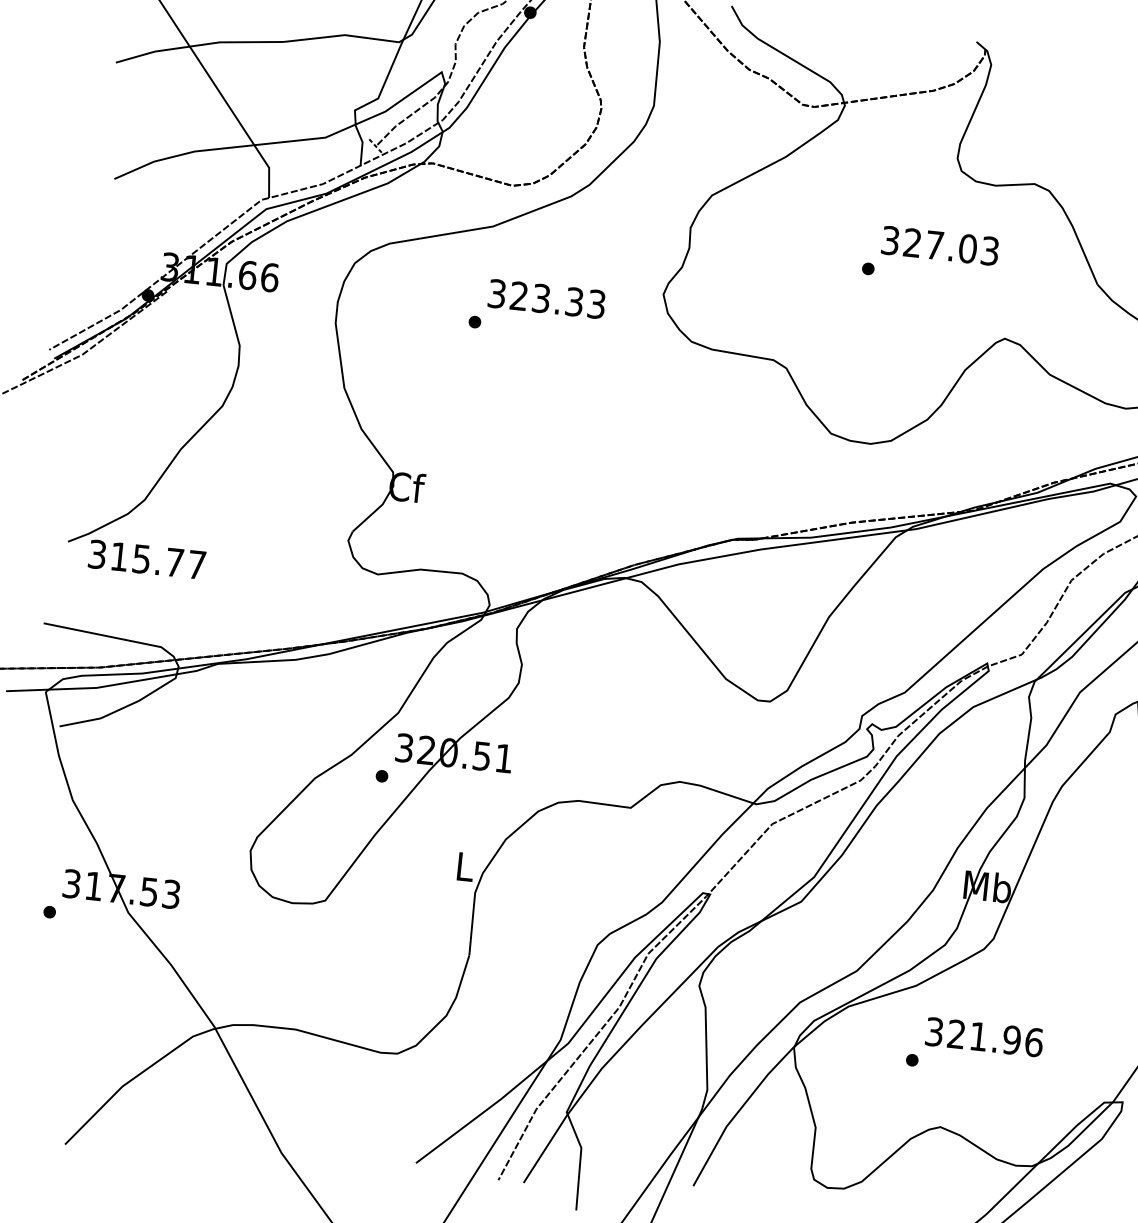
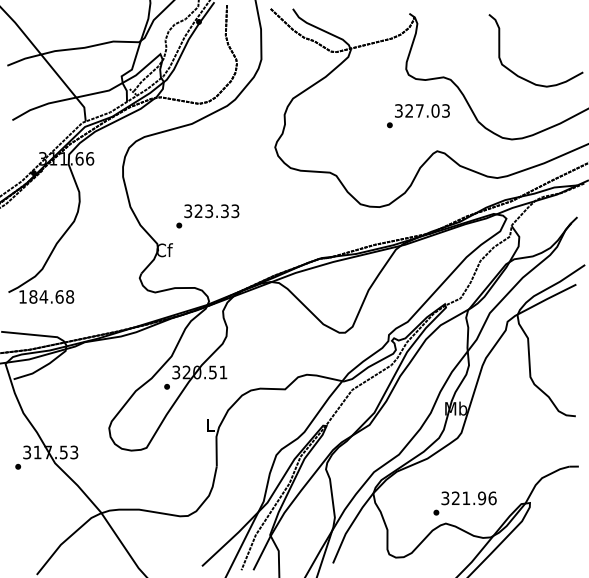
text: (930, 256) -> (418, 116), moved
text: (536, 309) -> (207, 216), moved
text: (147, 558) -> (46, 296), 315.77 -> 184.68
text: (973, 1047) -> (464, 503), moved

